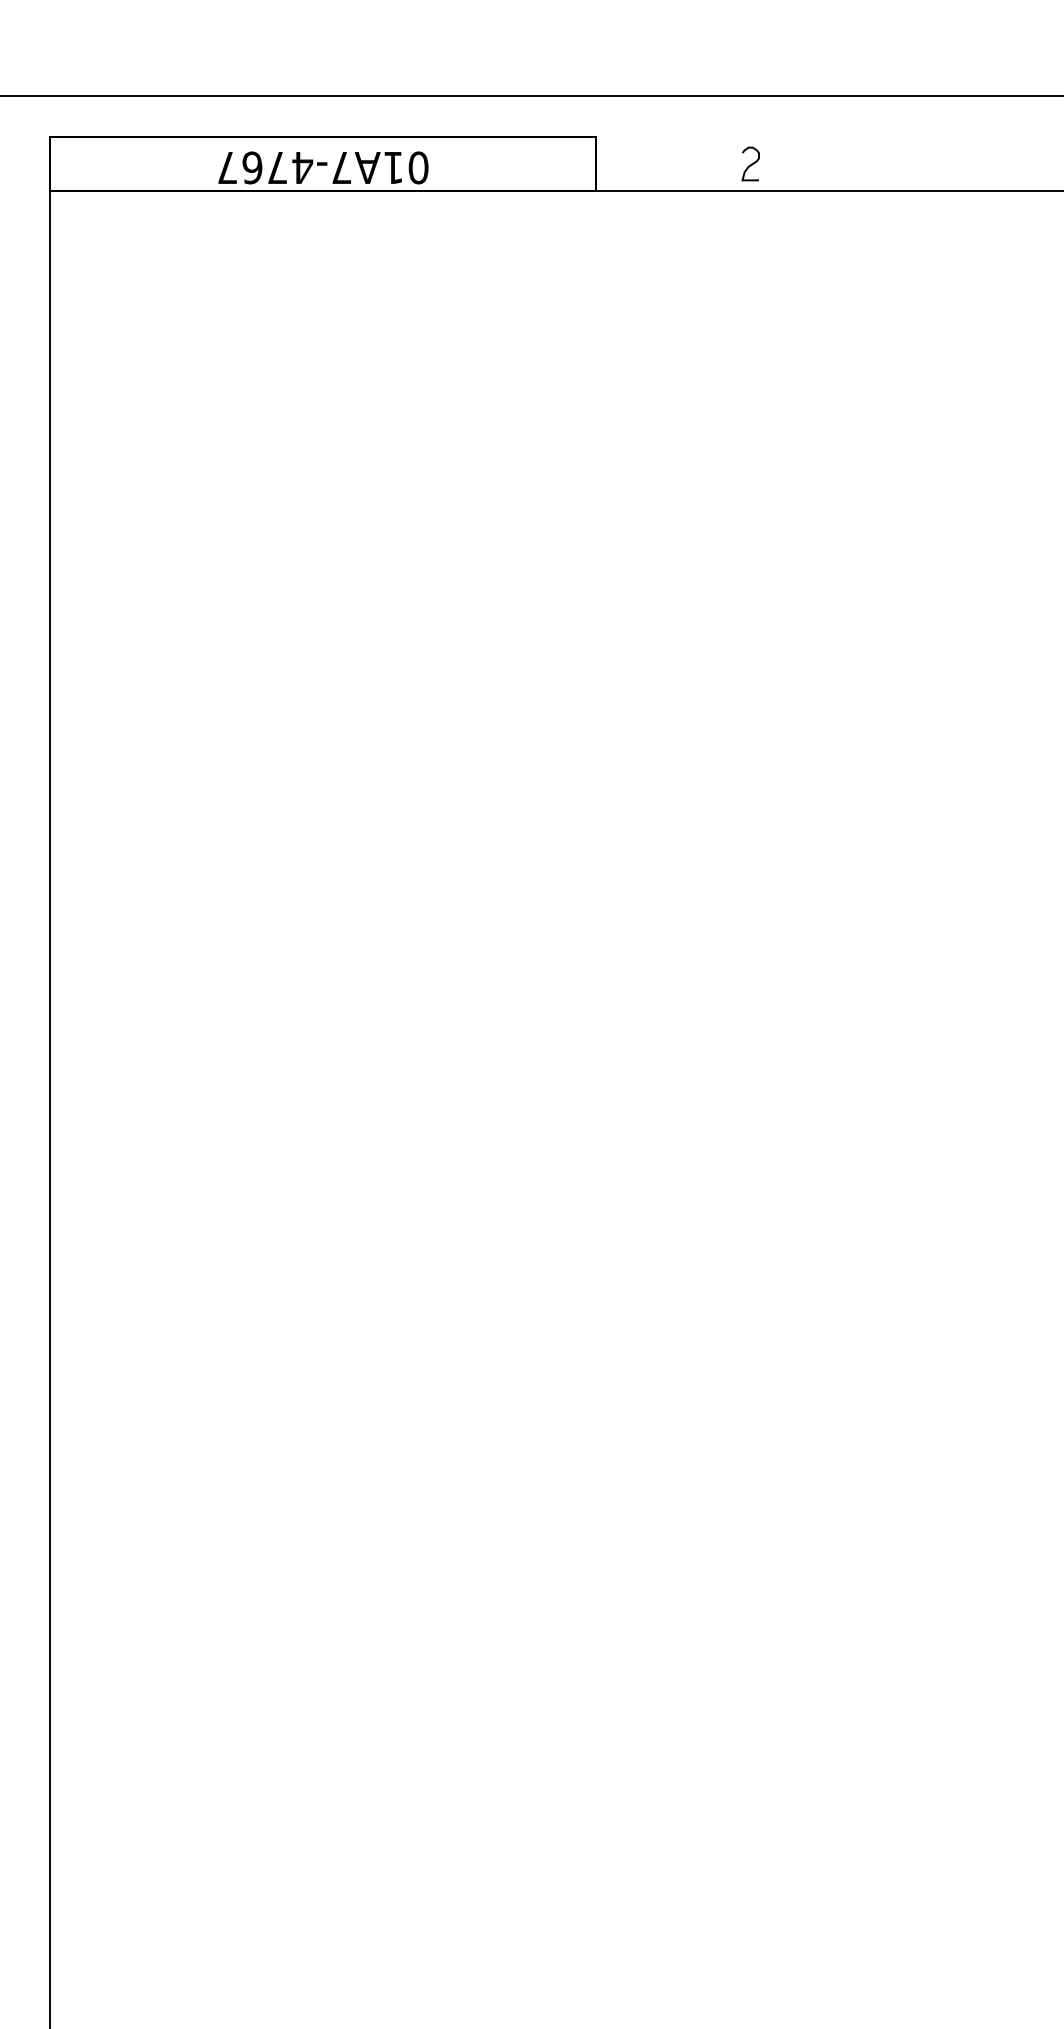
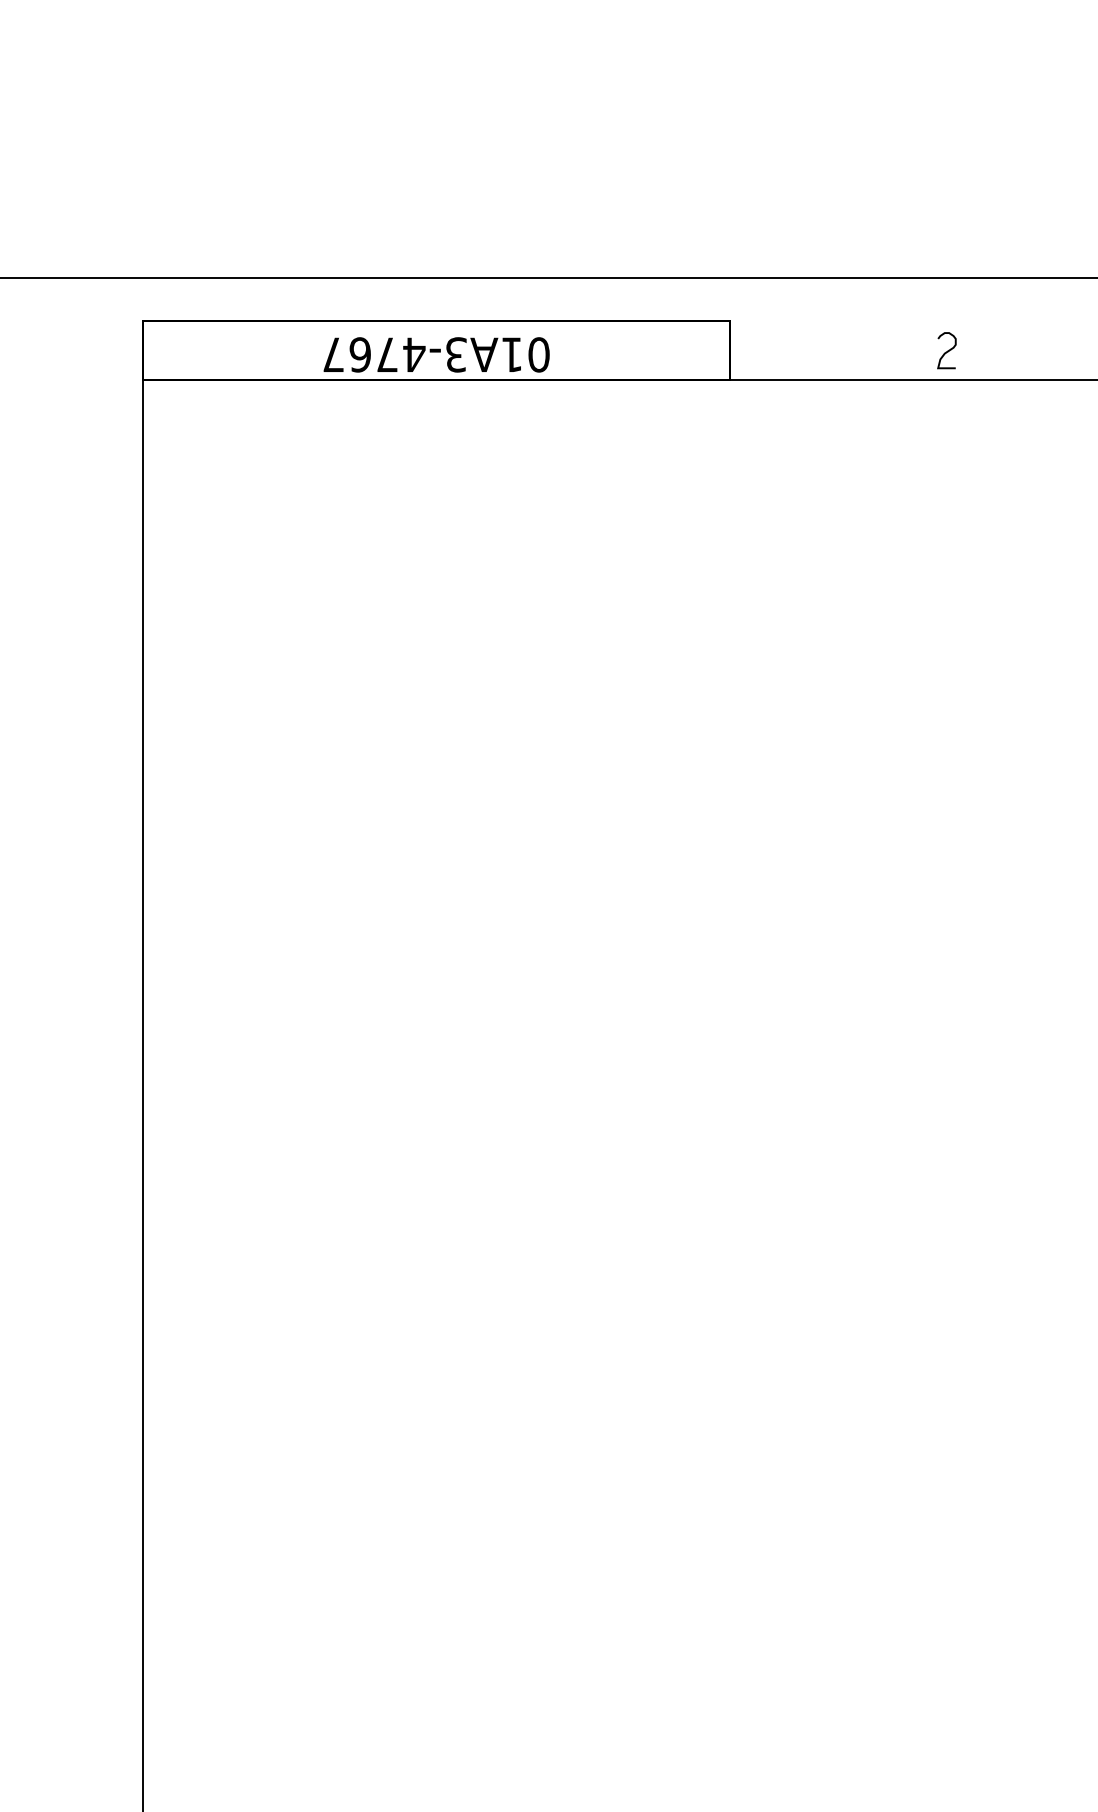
curve: (751, 163) -> (947, 350), moved
text: (341, 167) -> (456, 354), 01A7-4767 -> 01A3-4767

